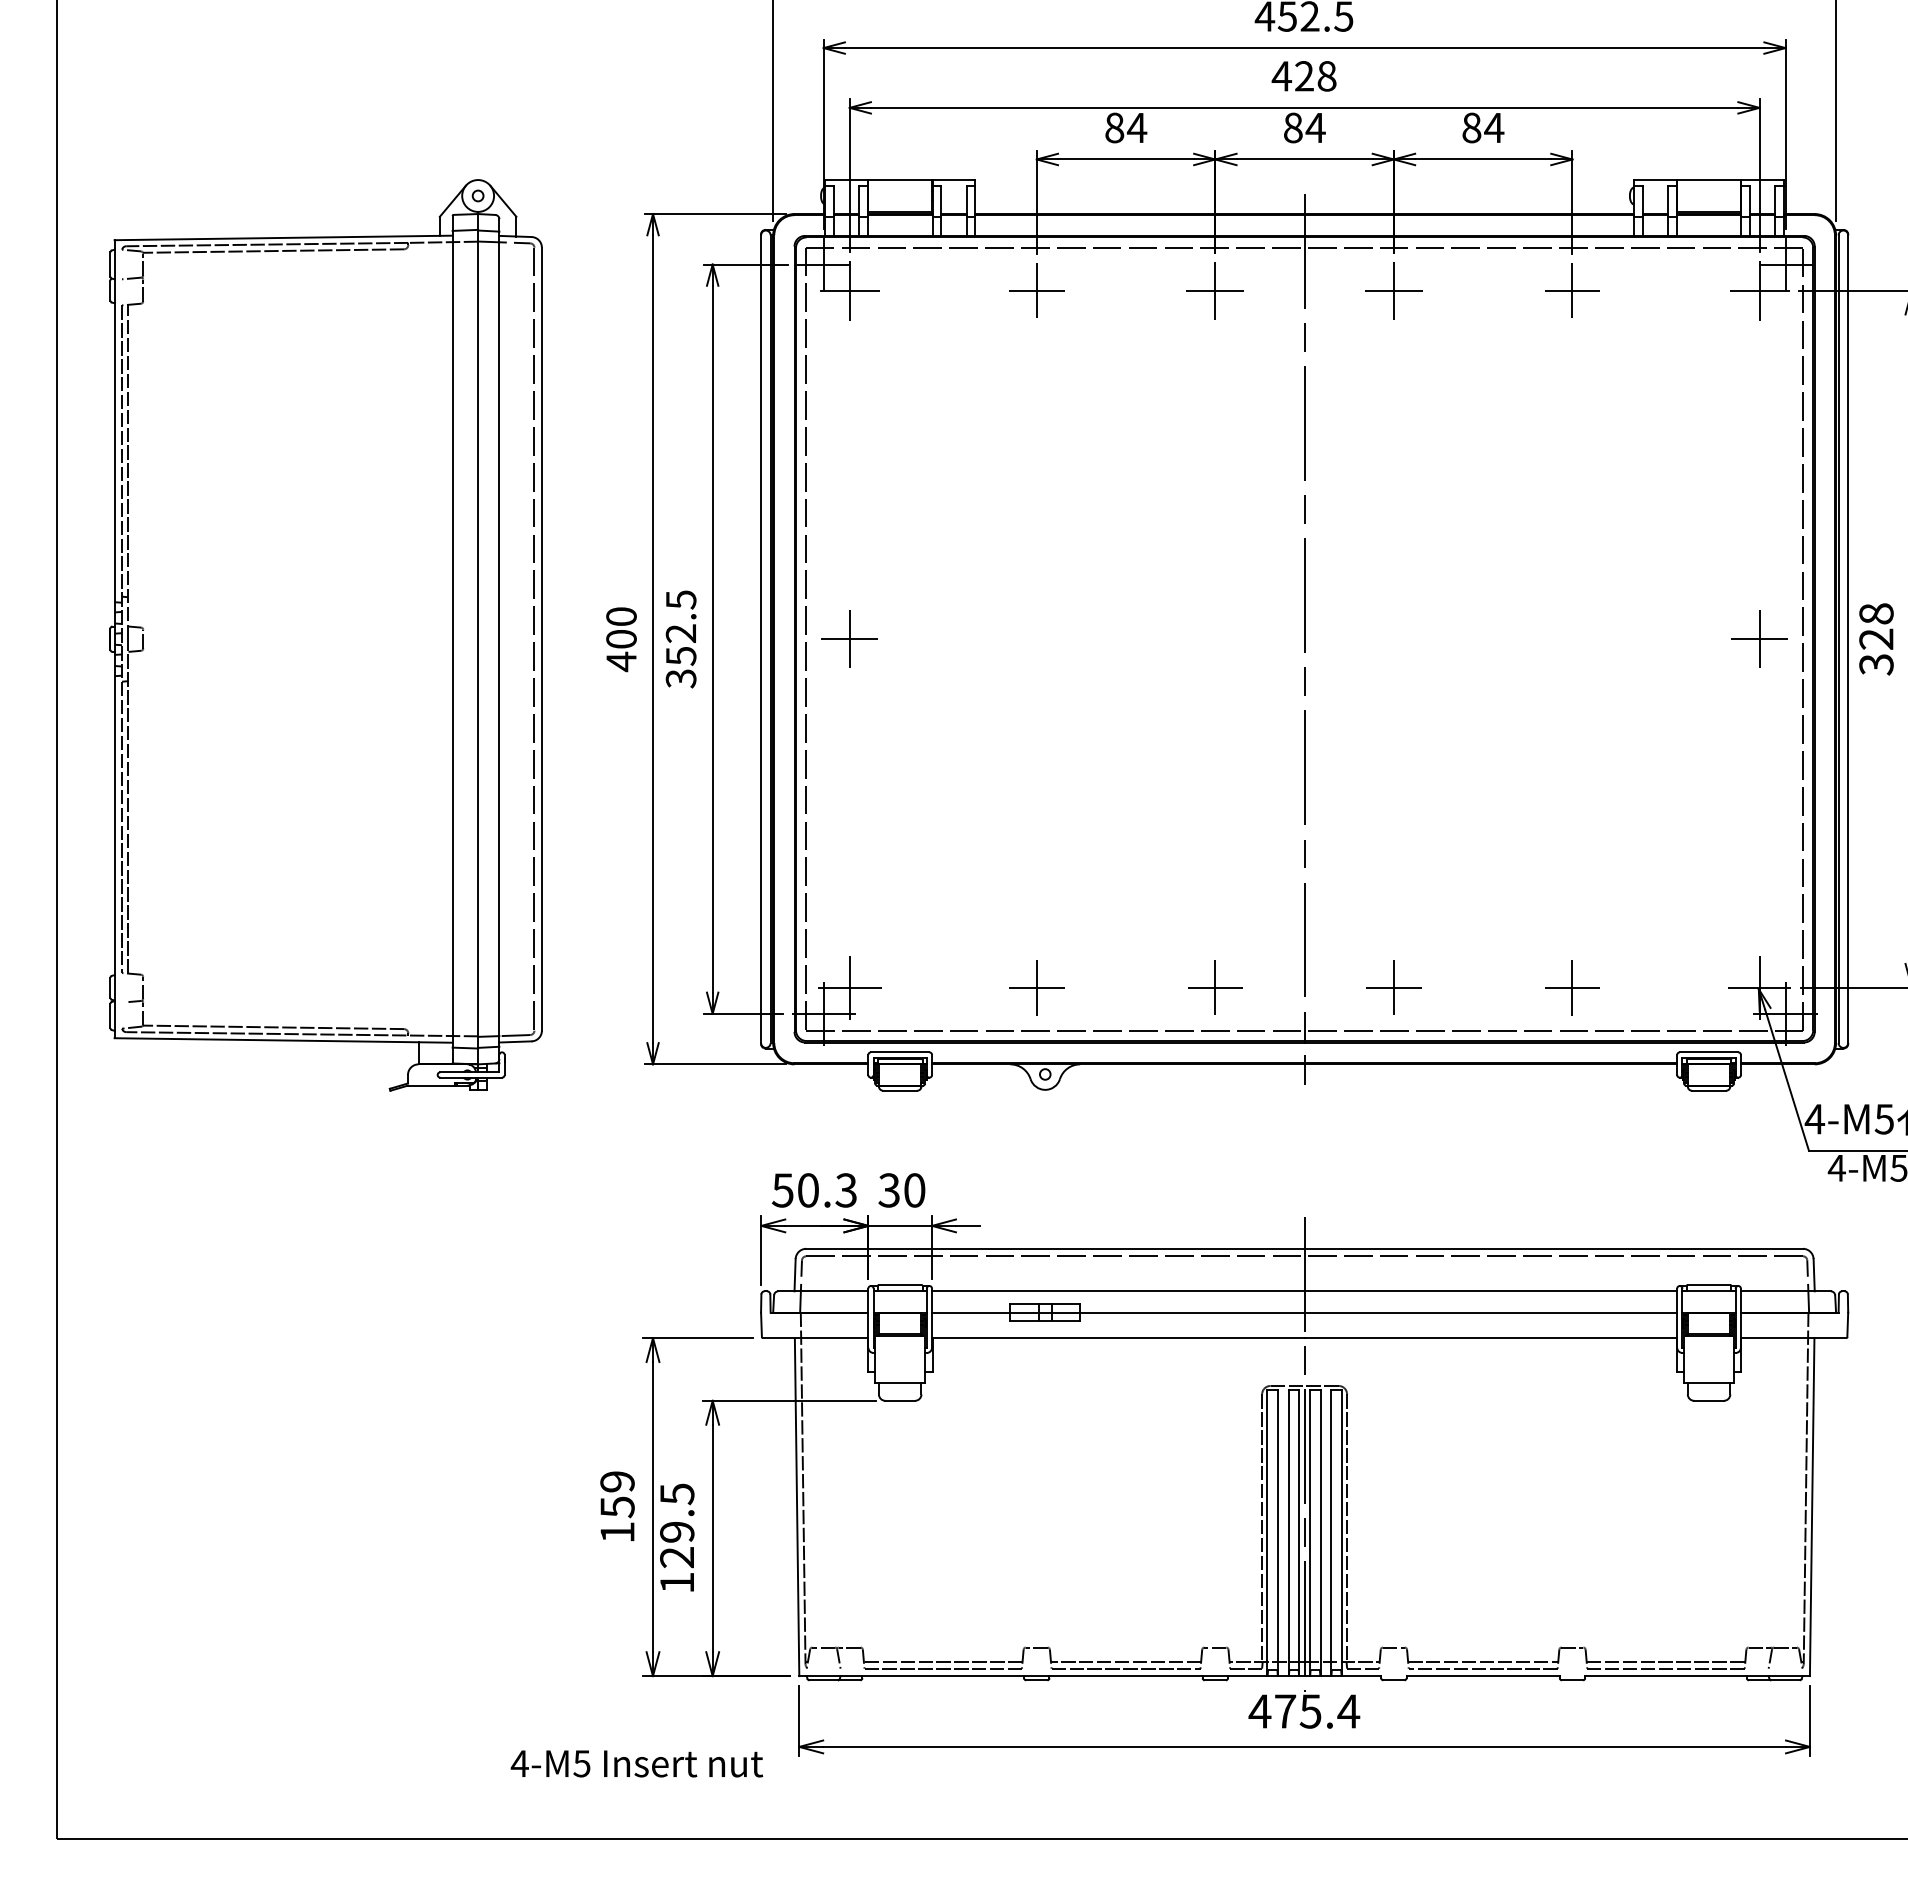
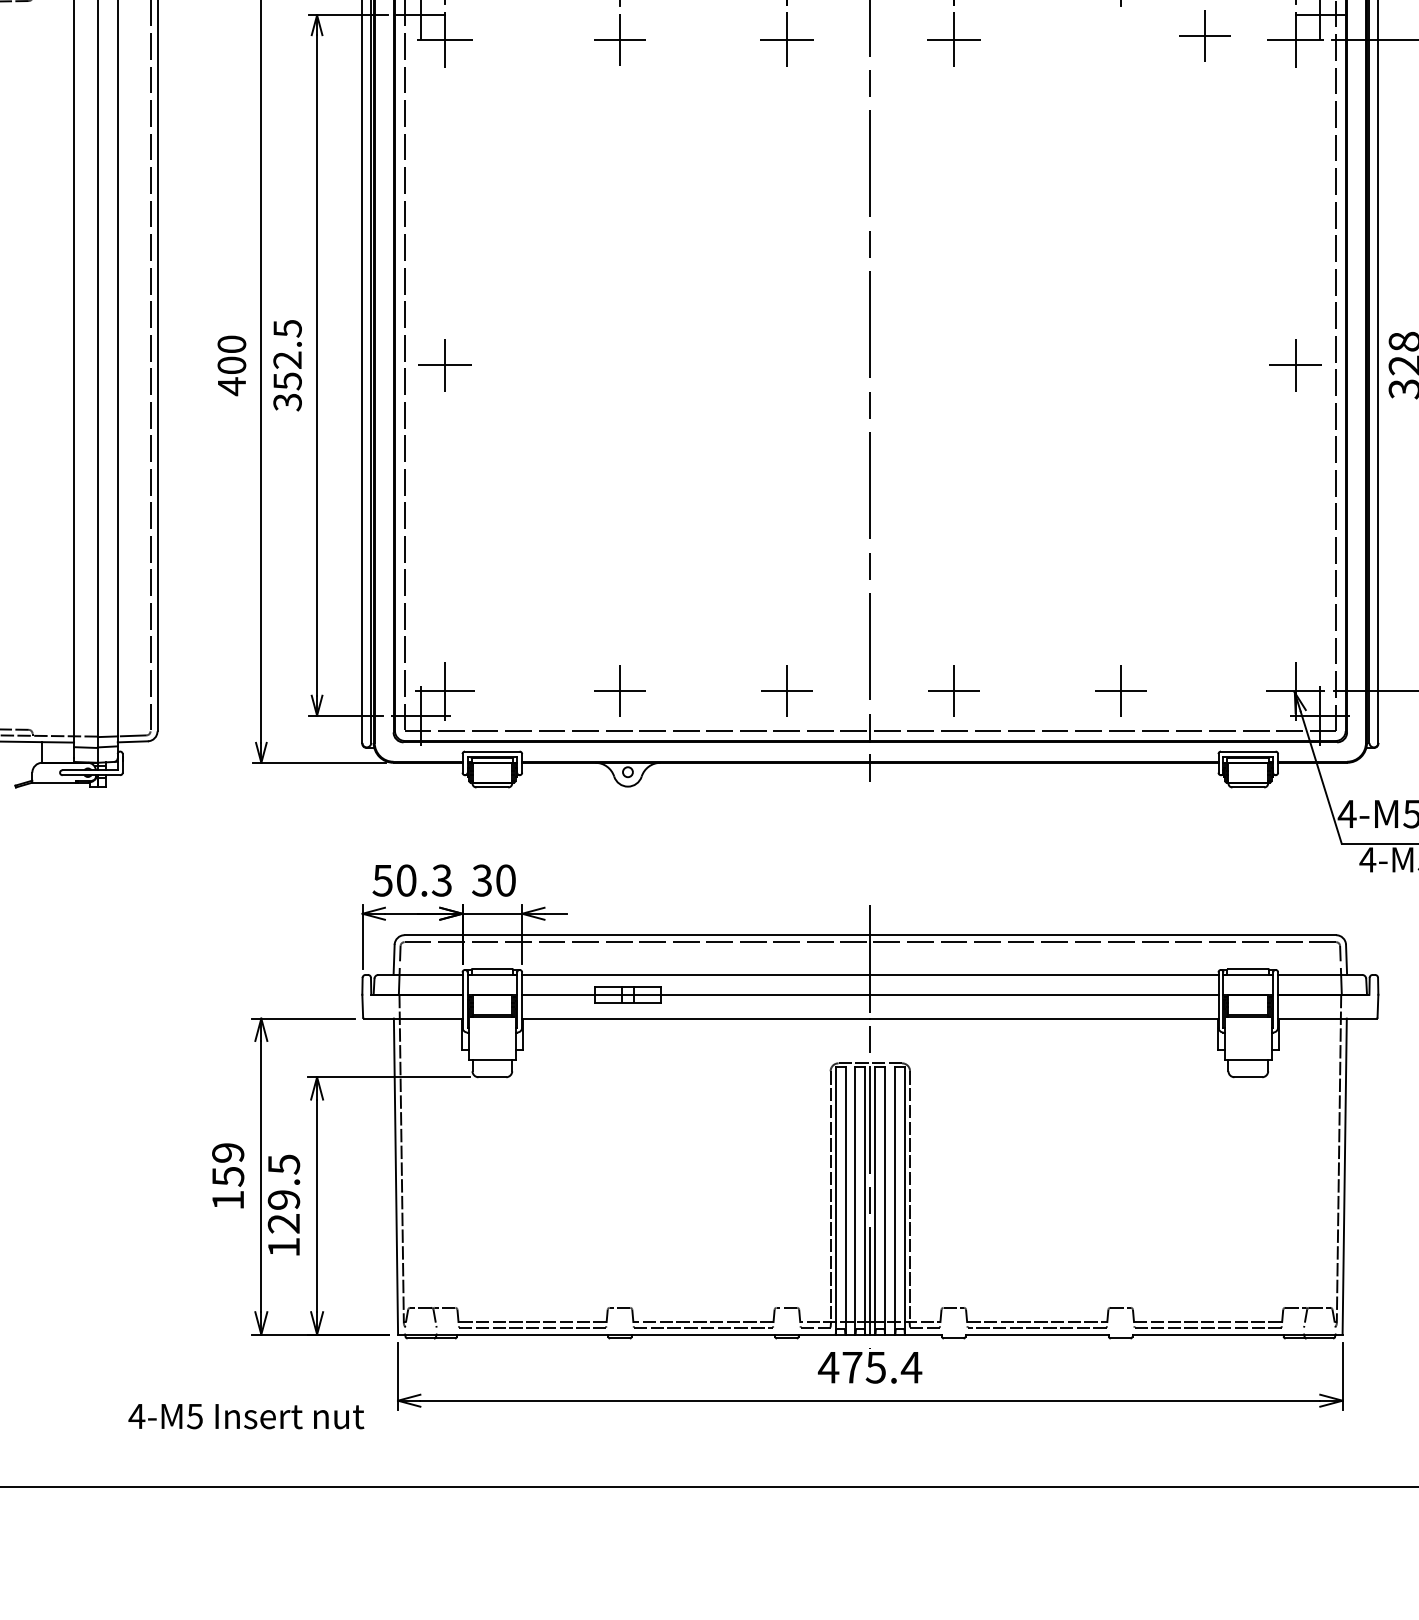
part: (1572, 290) -> (1204, 35), moved

